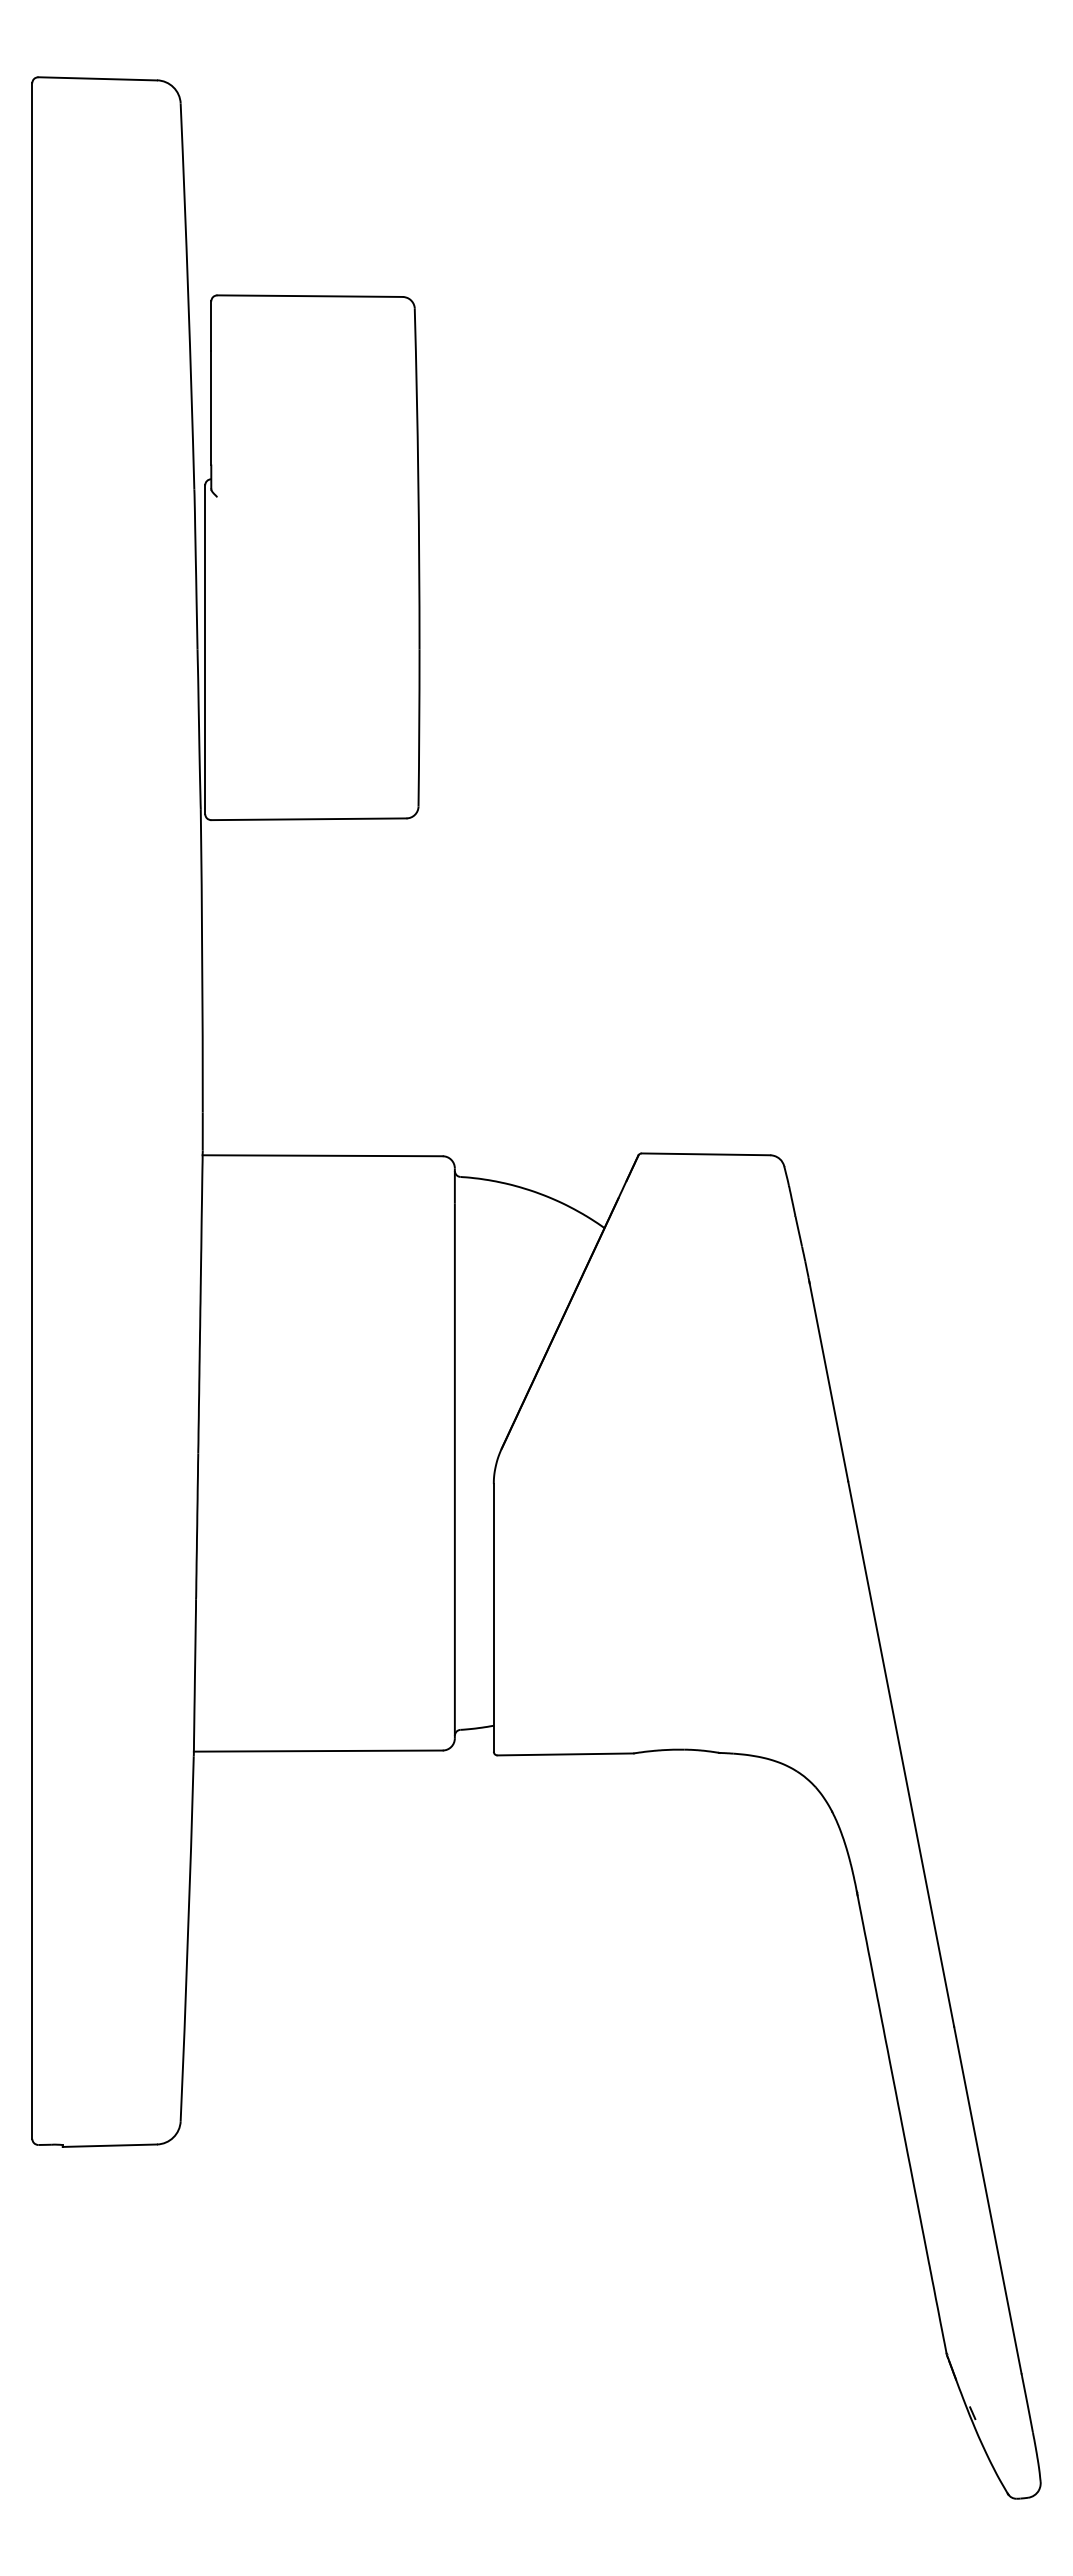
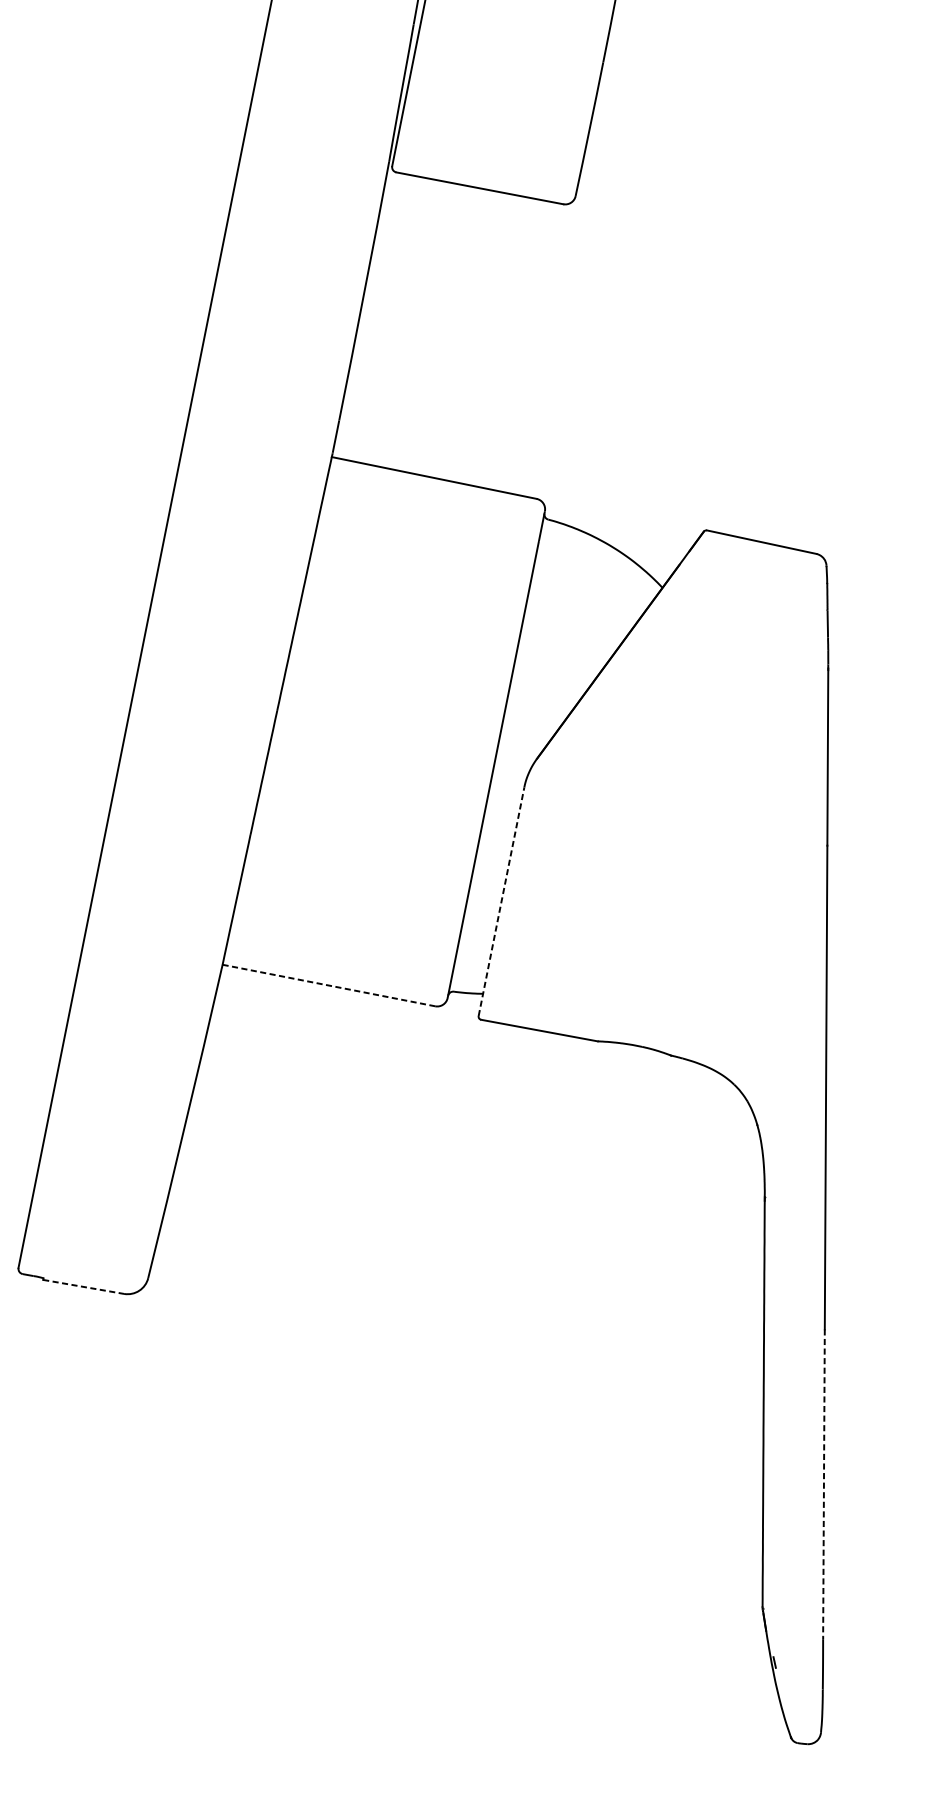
line: (493, 1617) -> (501, 901), solid -> dashed
line: (318, 1751) -> (329, 985), solid -> dashed
line: (110, 2145) -> (84, 1286), solid -> dashed
line: (987, 2200) -> (823, 1483), solid -> dashed

